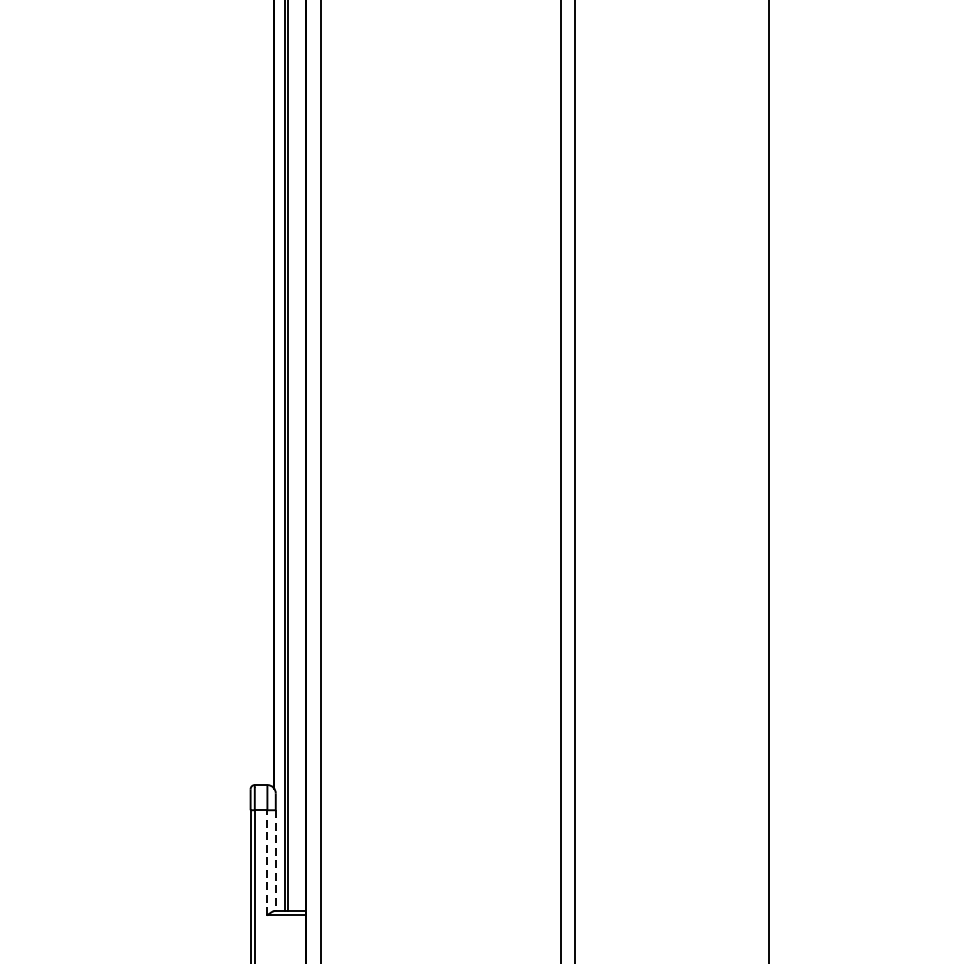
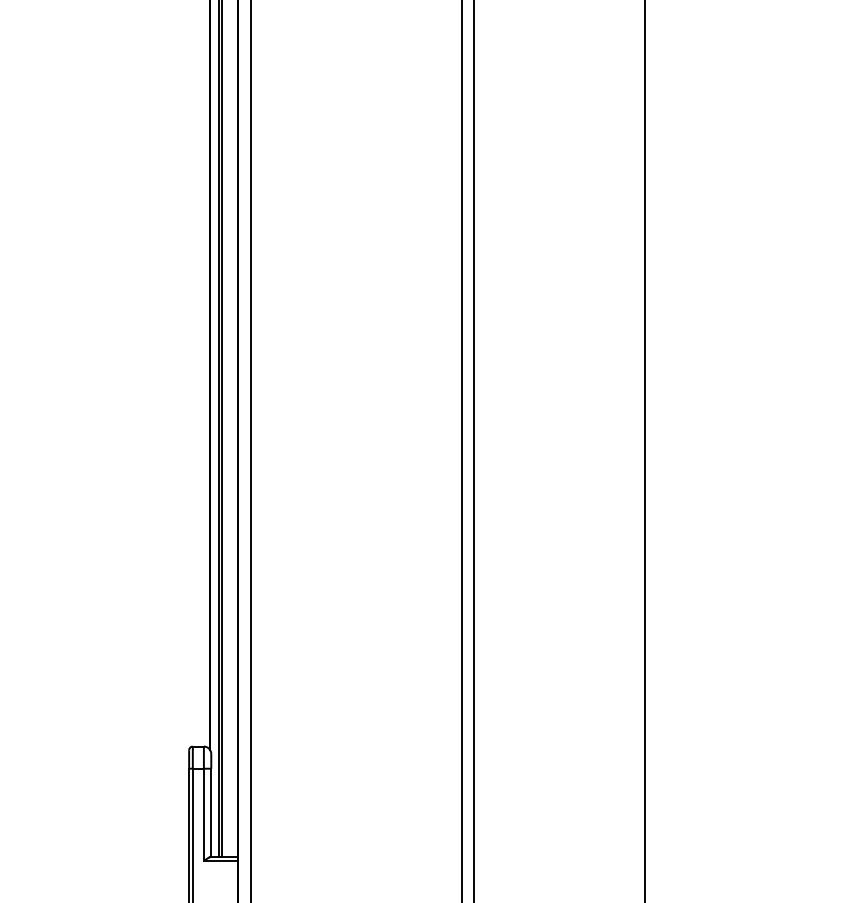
line: (276, 861) -> (211, 813), dashed -> solid
line: (266, 862) -> (203, 814), dashed -> solid

